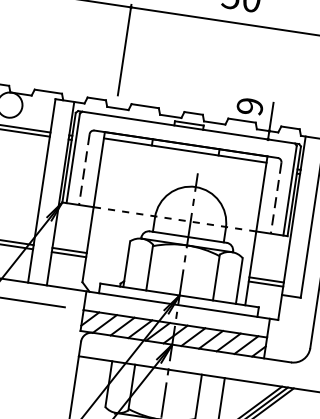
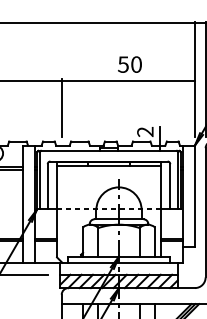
text: (250, 107) -> (145, 132), 9 -> 2
line: (84, 168) -> (47, 186), dashed -> solid
line: (276, 197) -> (170, 186), dashed -> solid

